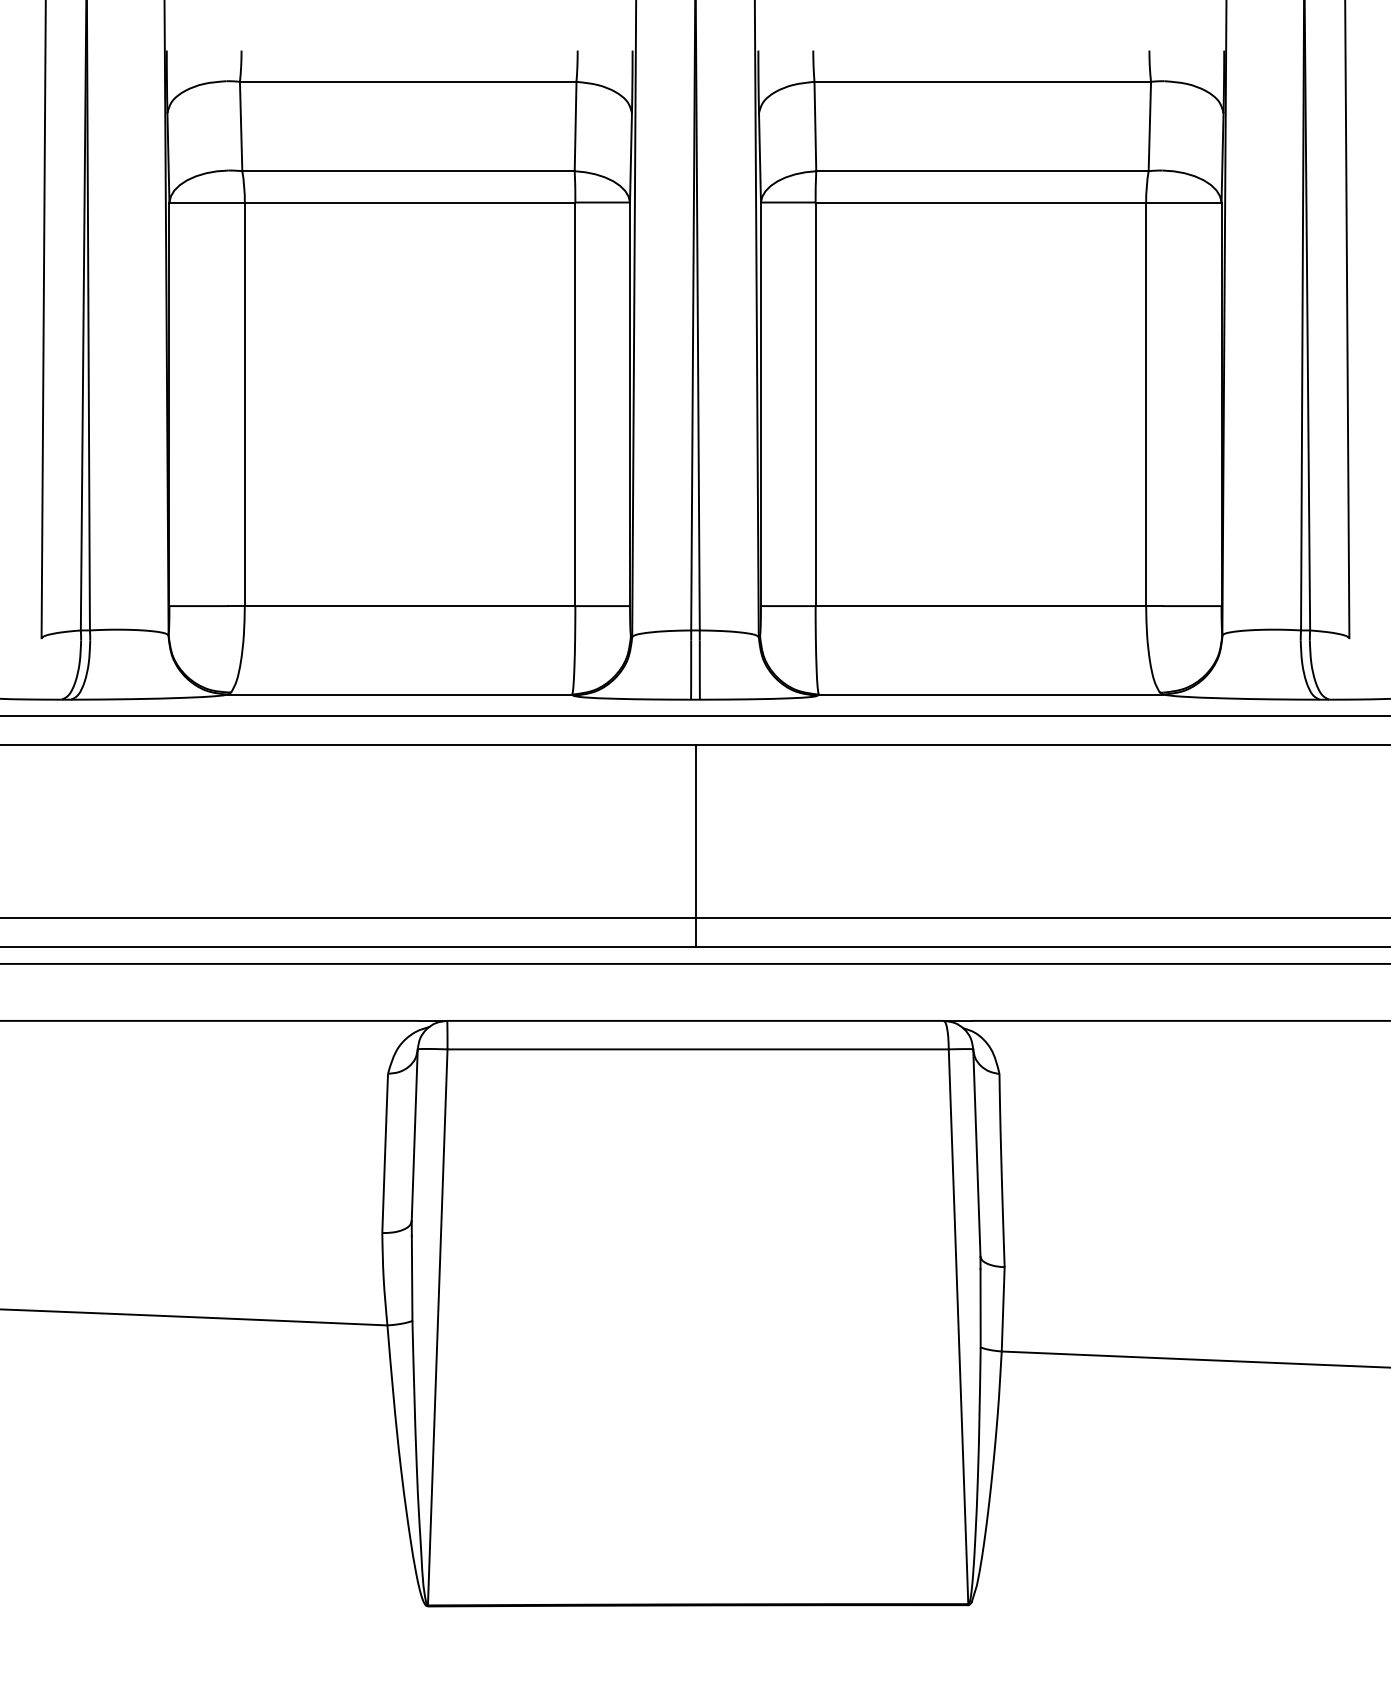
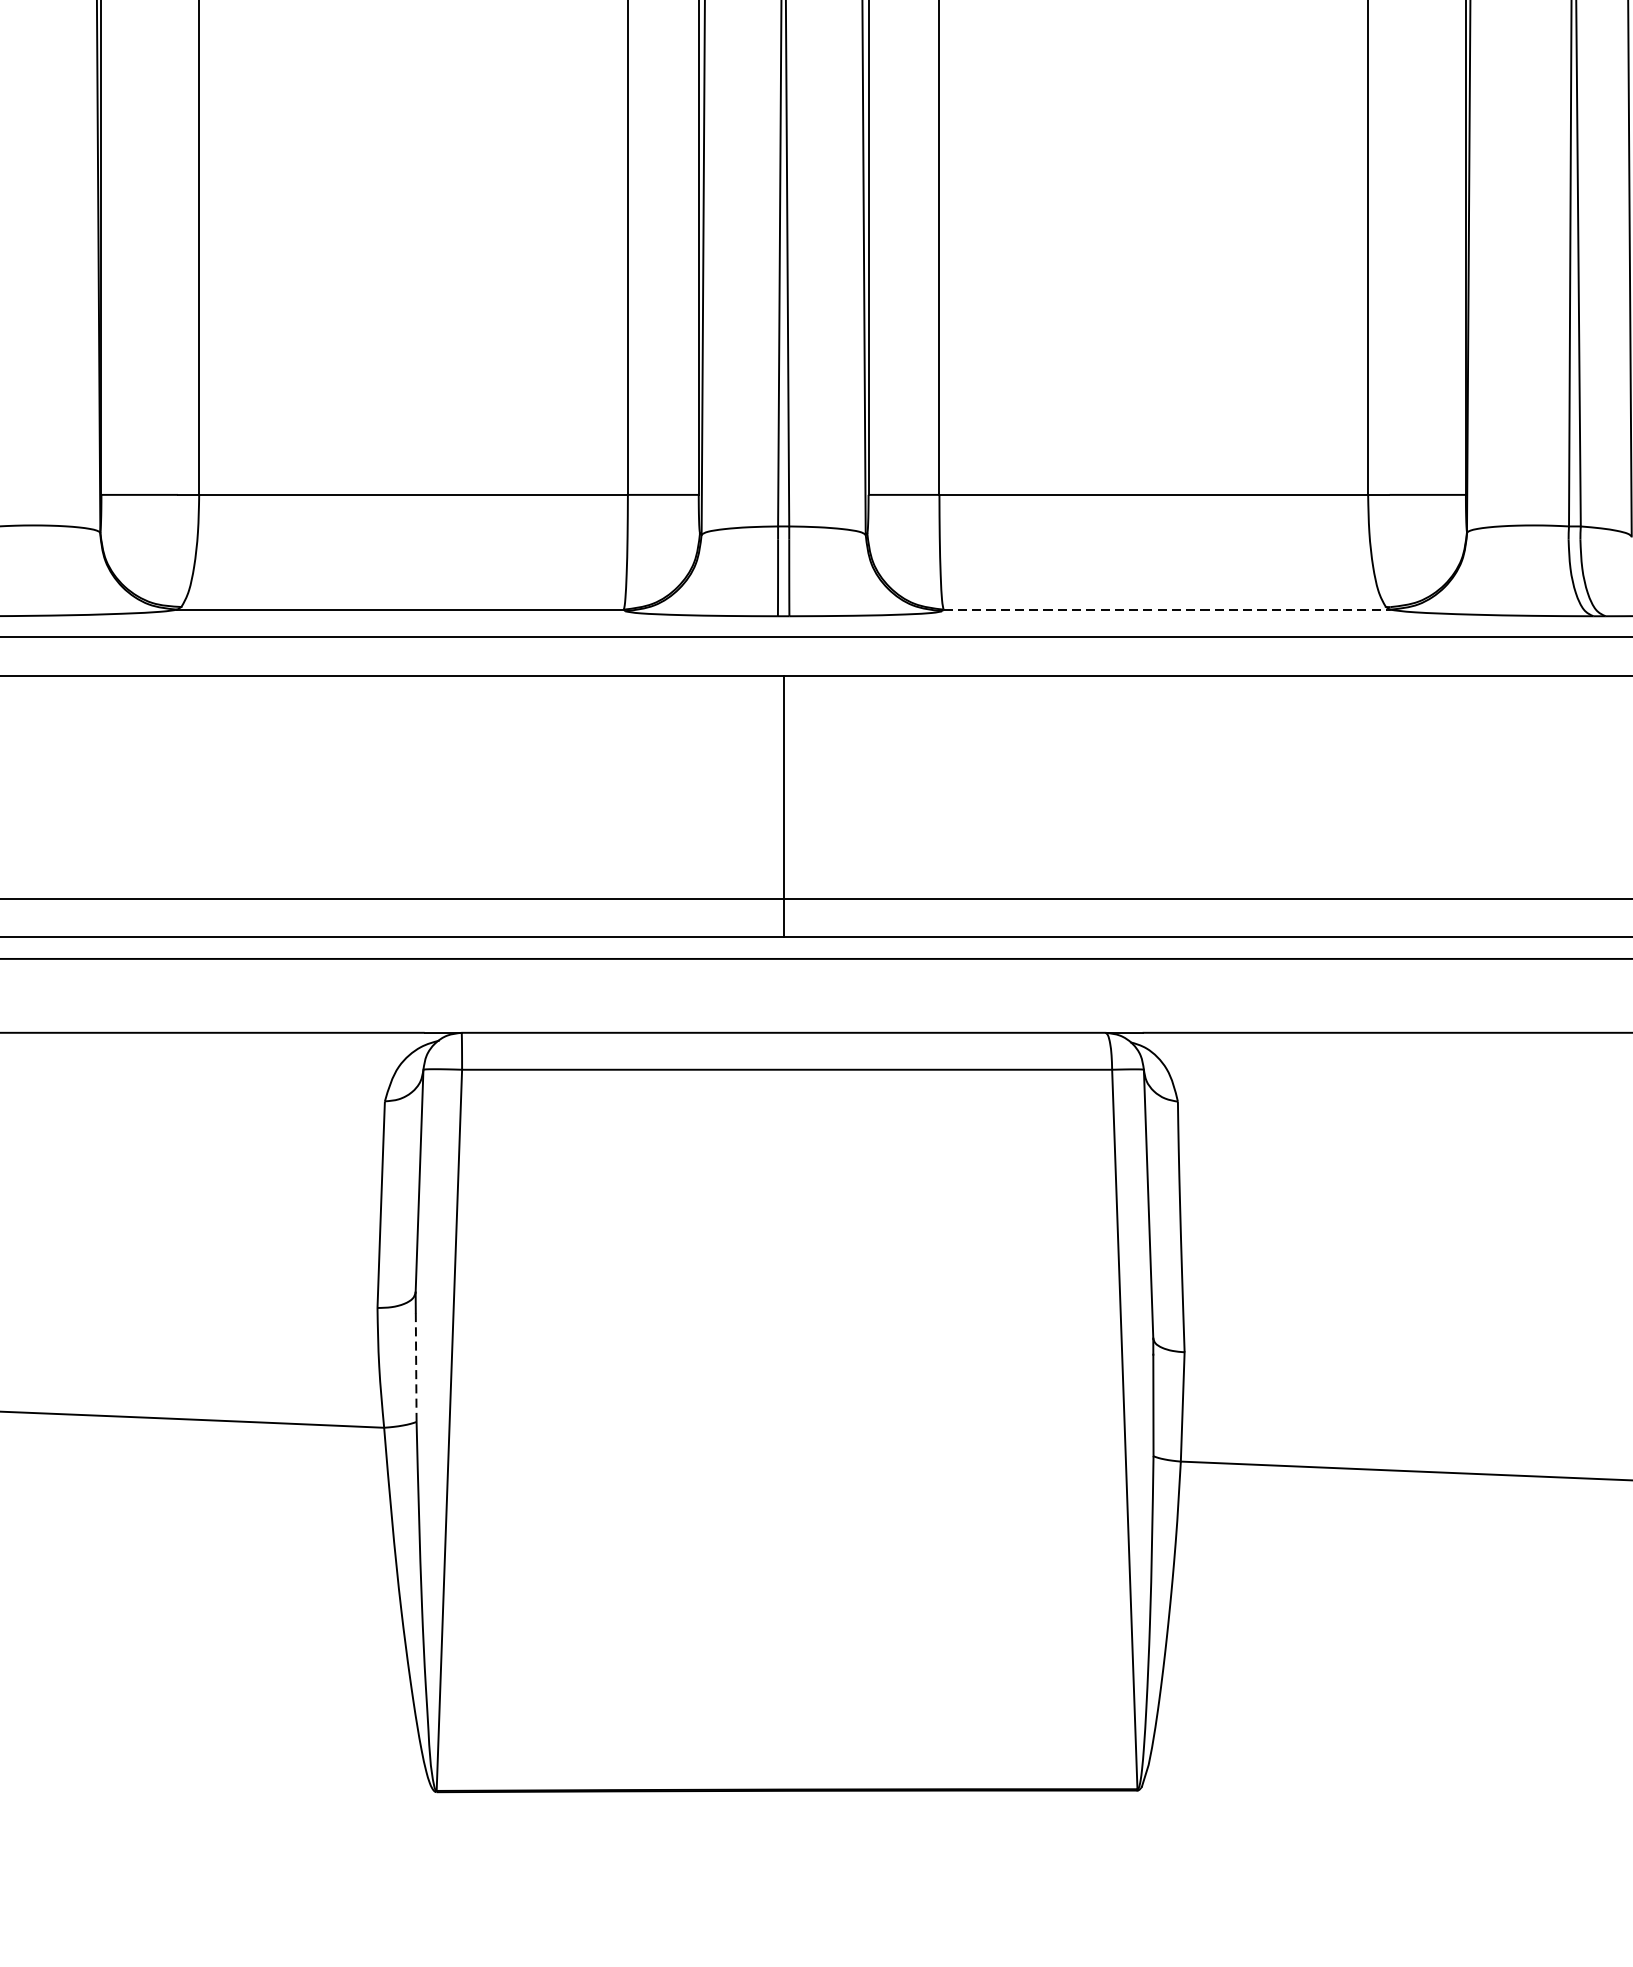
line: (991, 694) -> (1167, 609), solid -> dashed
line: (412, 1278) -> (416, 1366), solid -> dashed

